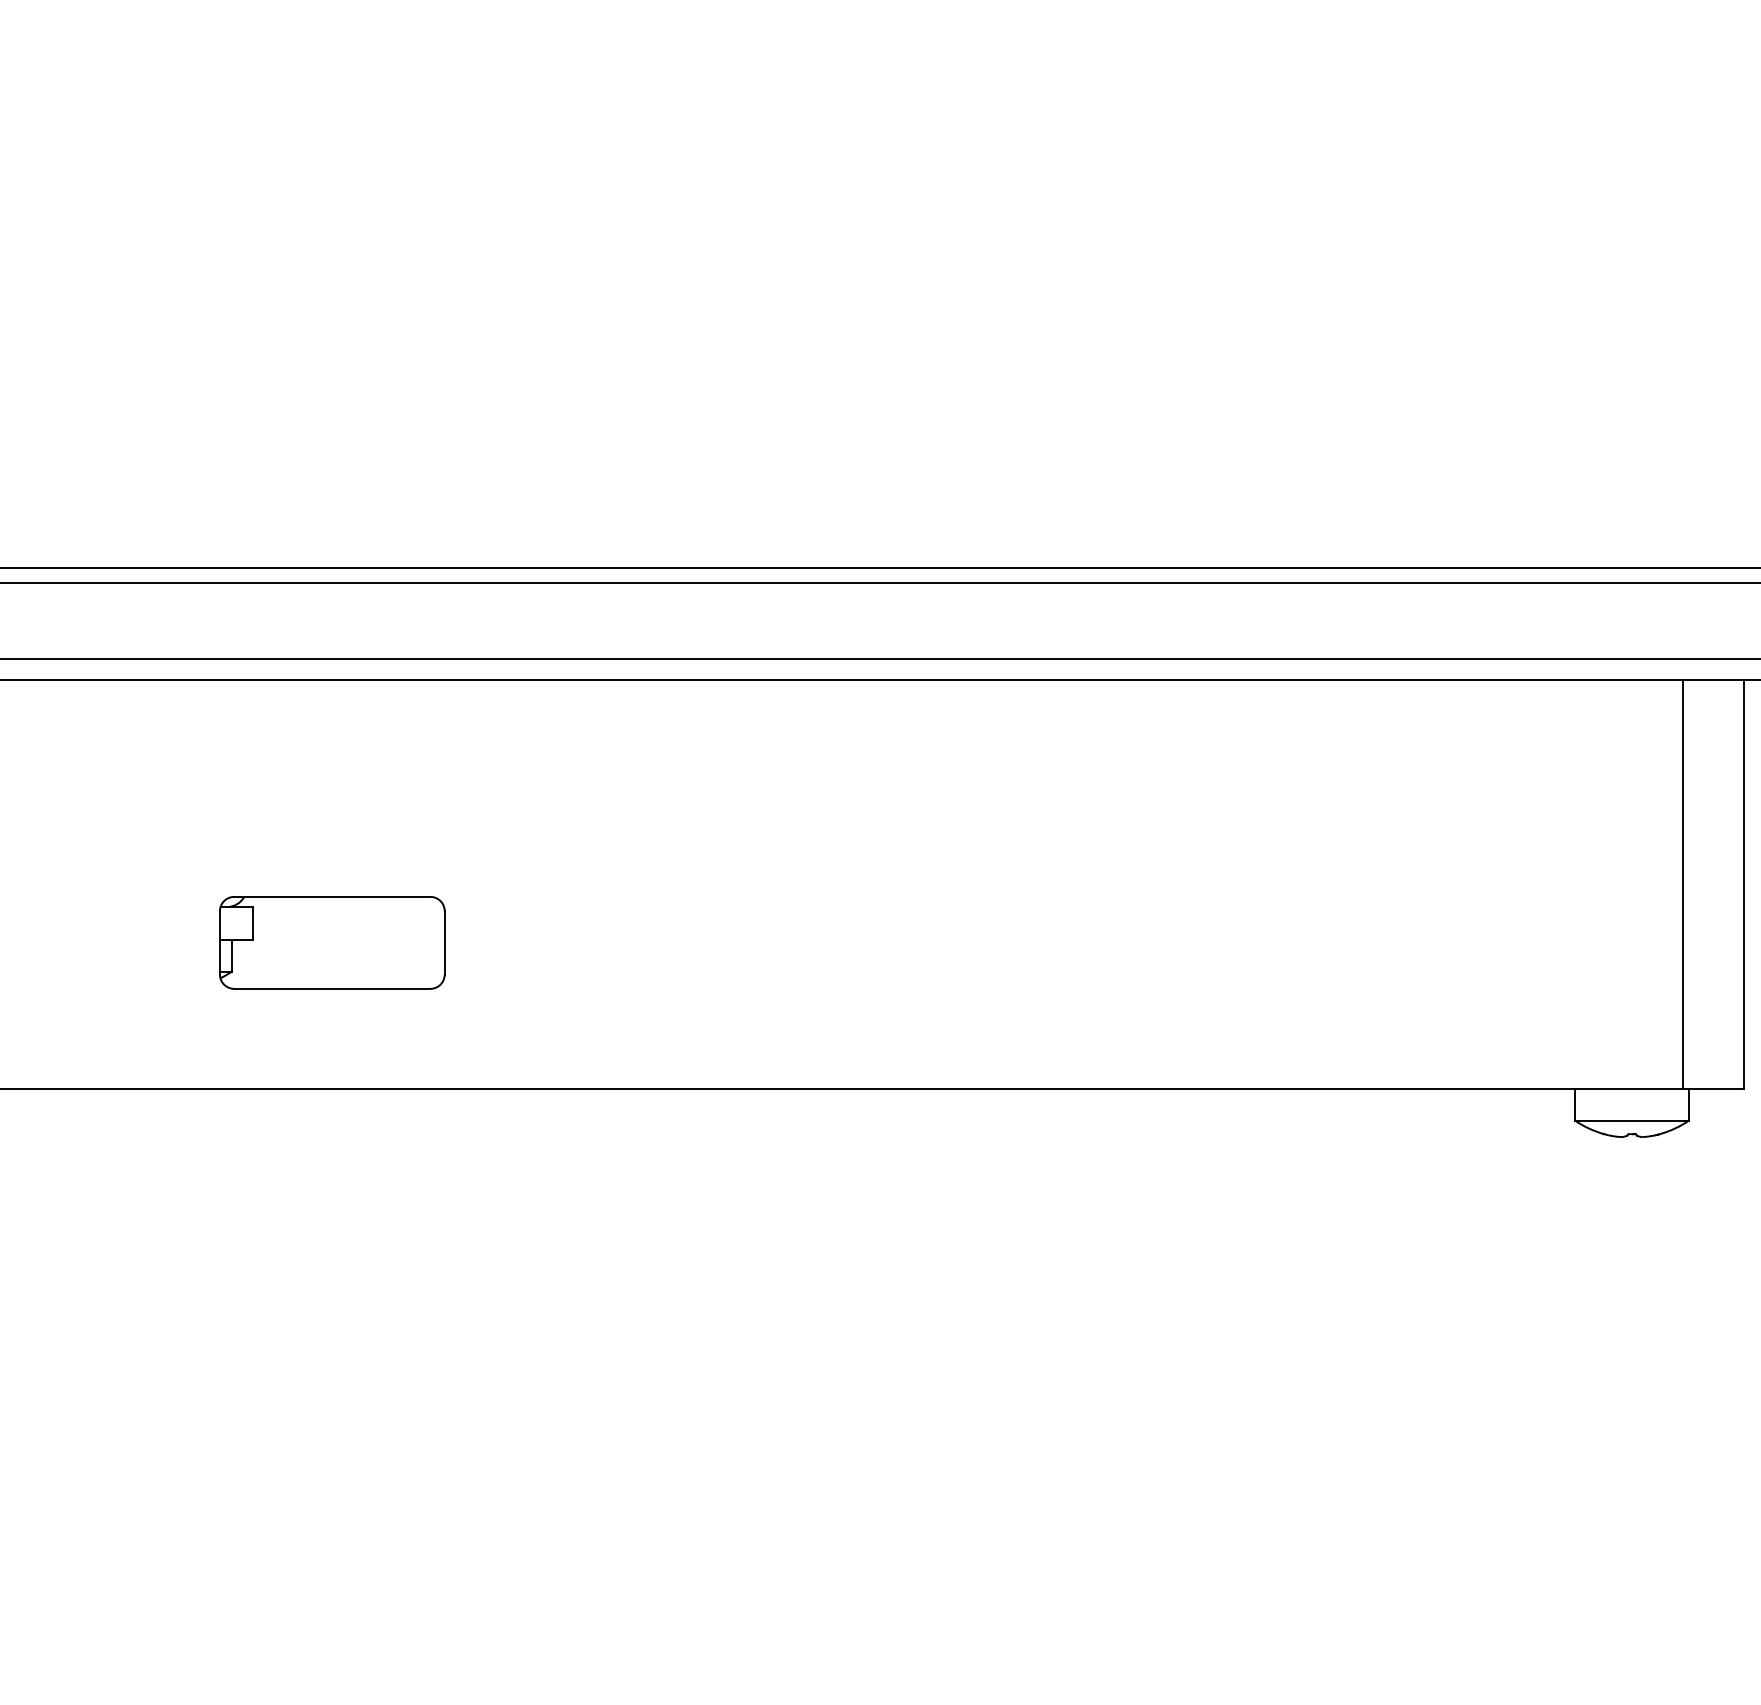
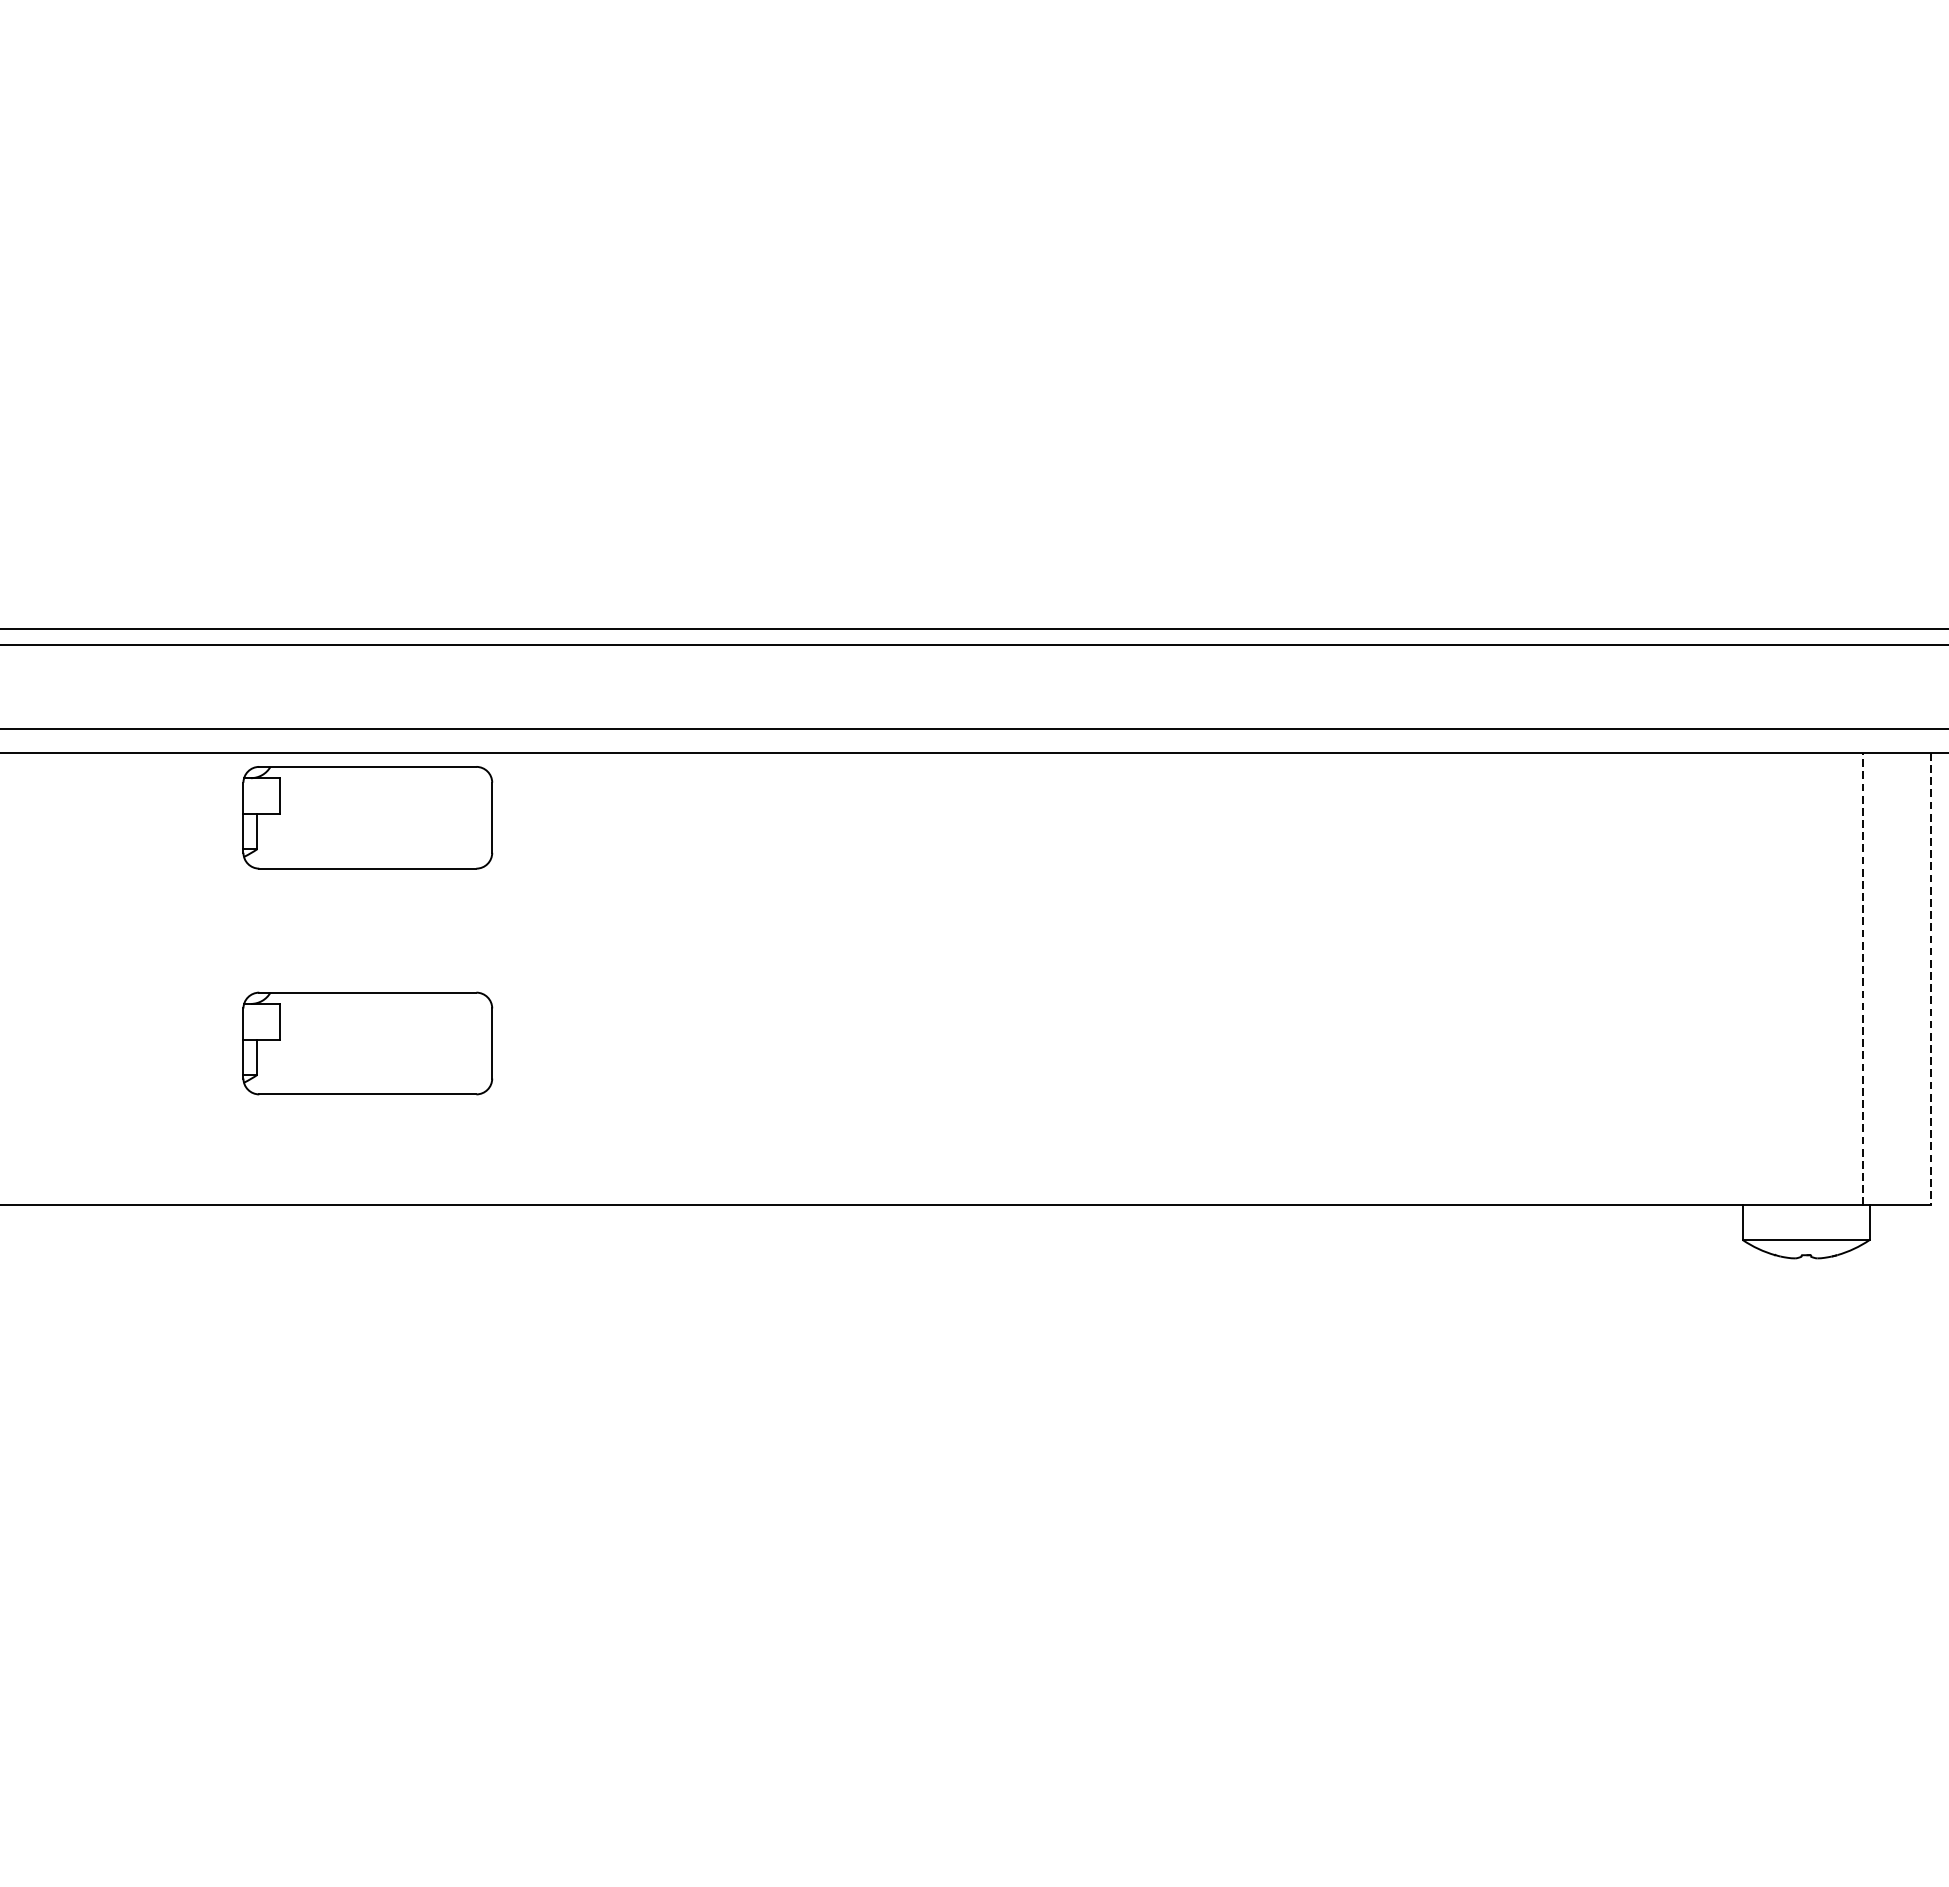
part: (332, 738) -> (368, 817), added
line: (1683, 884) -> (1863, 978), solid -> dashed
line: (1744, 885) -> (1930, 980), solid -> dashed

